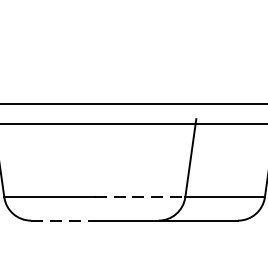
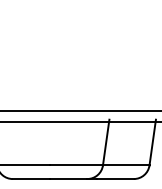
line: (141, 197) -> (77, 165), dashed -> solid
line: (63, 221) -> (31, 179), dashed -> solid

